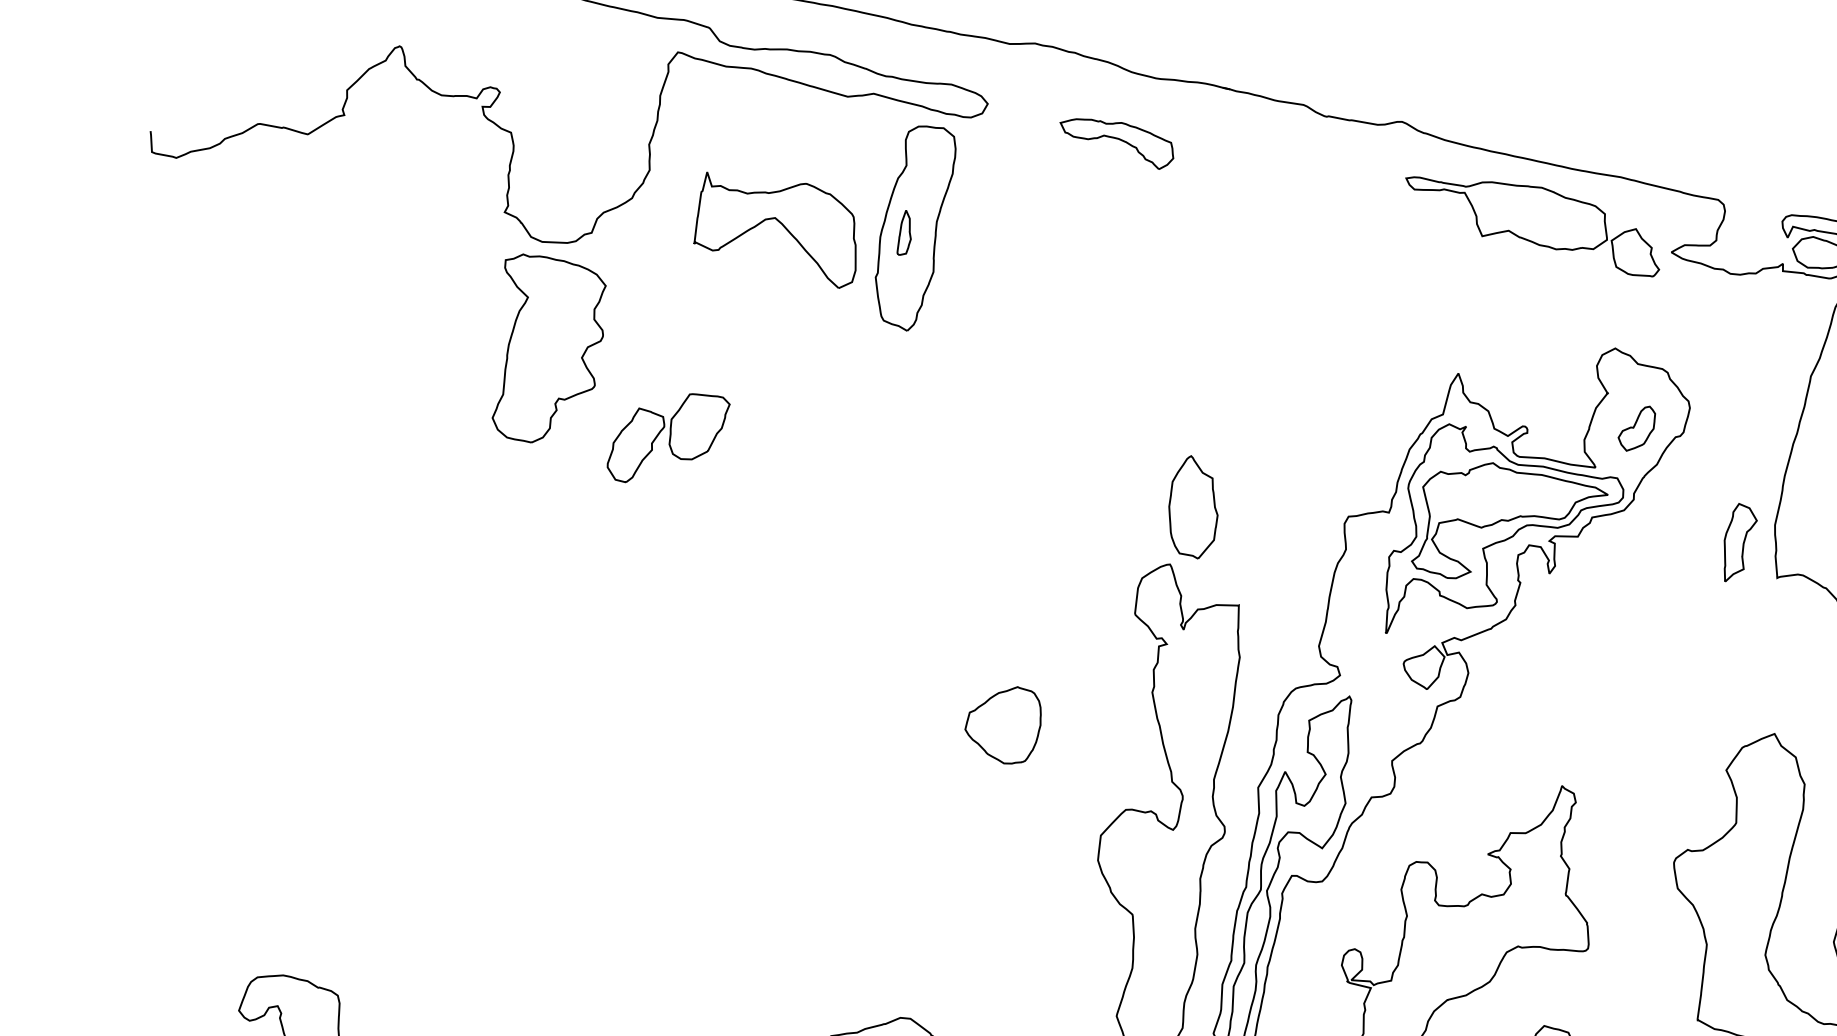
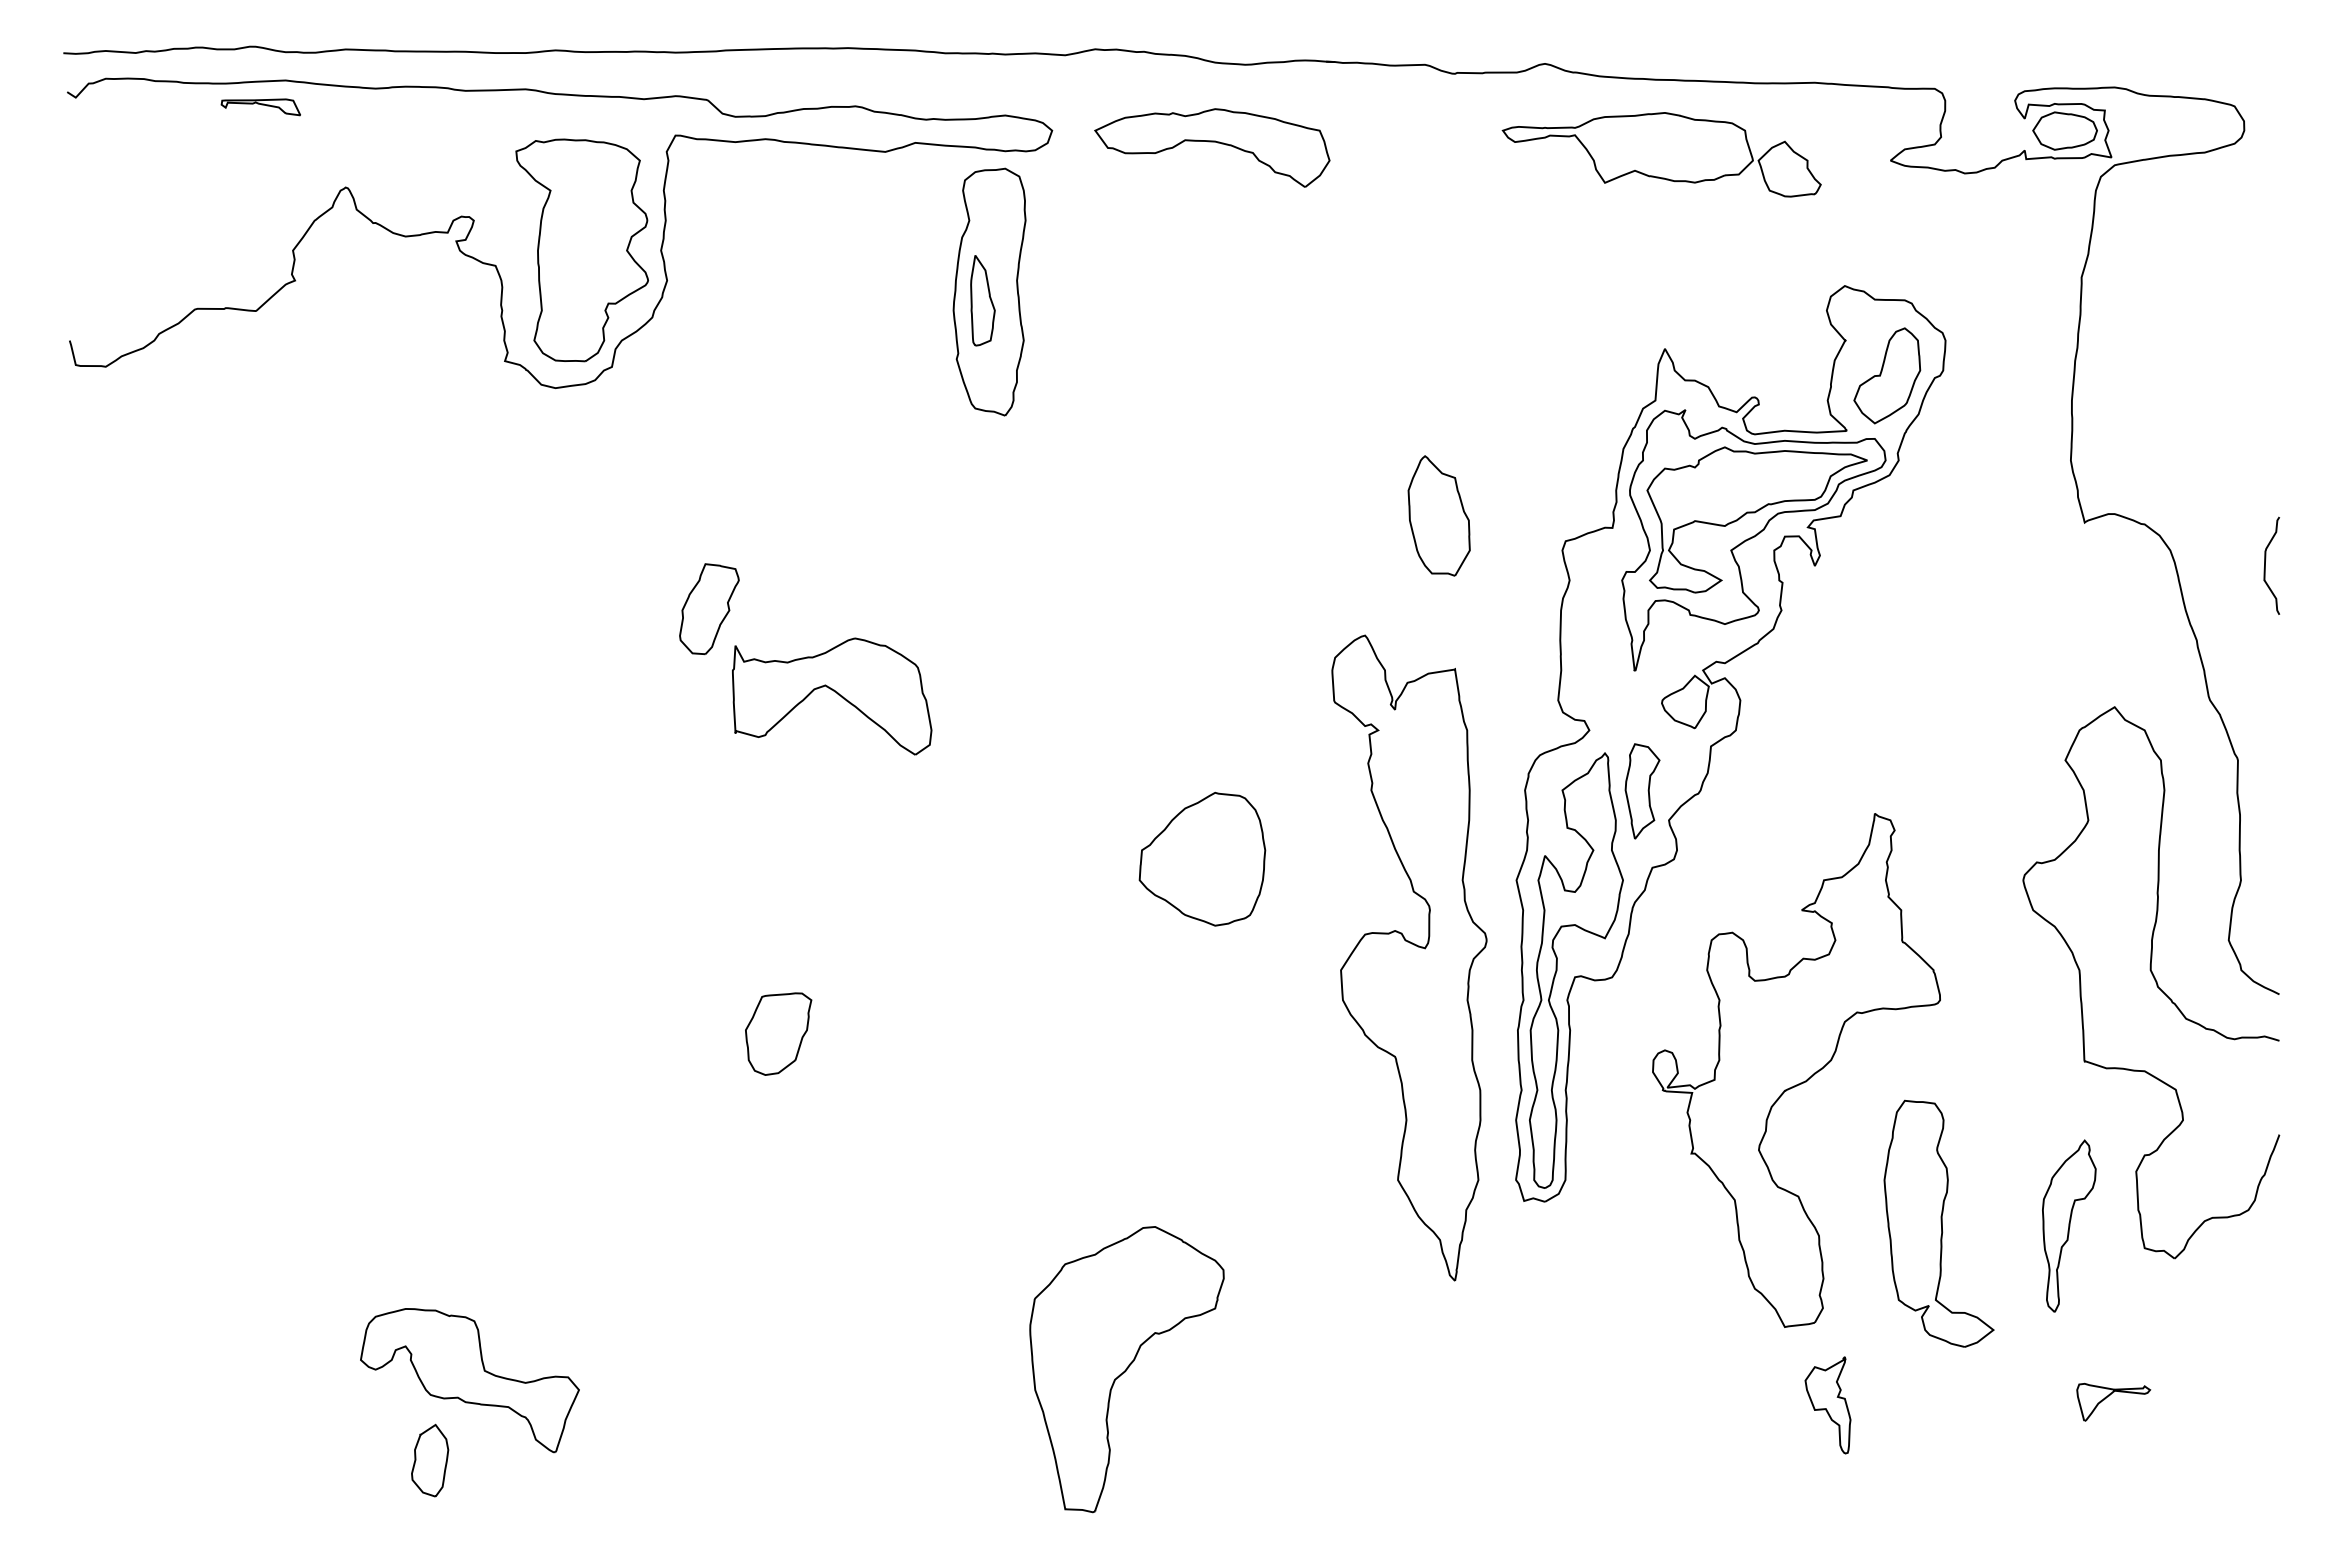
part: (1116, 141) -> (1212, 147), size x1.67
part: (1532, 221) -> (1661, 154), moved
part: (779, 228) -> (832, 696), moved
part: (905, 233) -> (982, 300), size x1.67
part: (544, 351) -> (581, 250), moved
part: (697, 426) -> (778, 1033), moved
part: (1637, 428) -> (1887, 375), size x1.67
part: (1193, 506) -> (1438, 515), moved
part: (1738, 543) -> (1642, 791), moved
part: (1003, 723) -> (1202, 858), size x1.43

